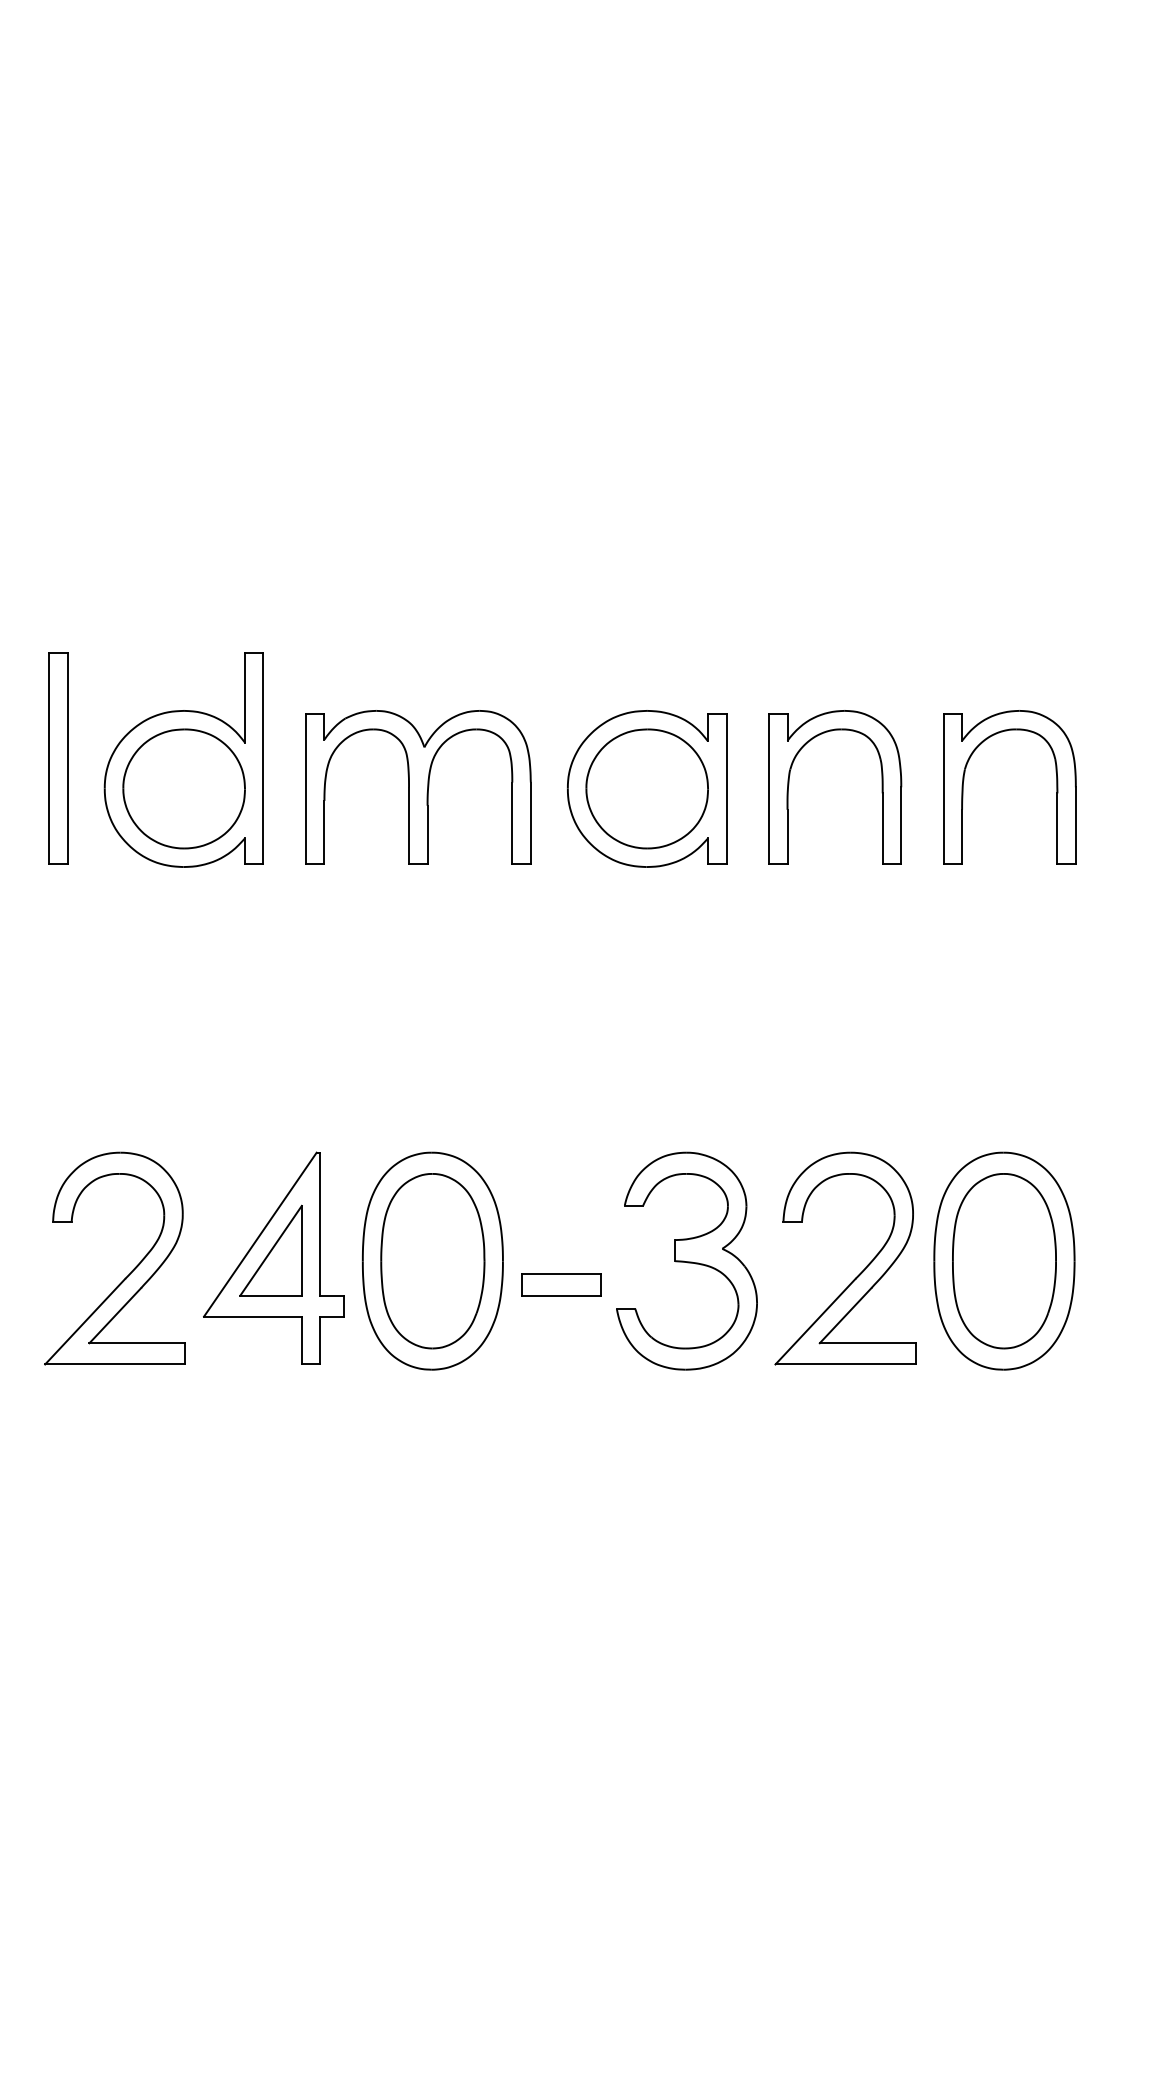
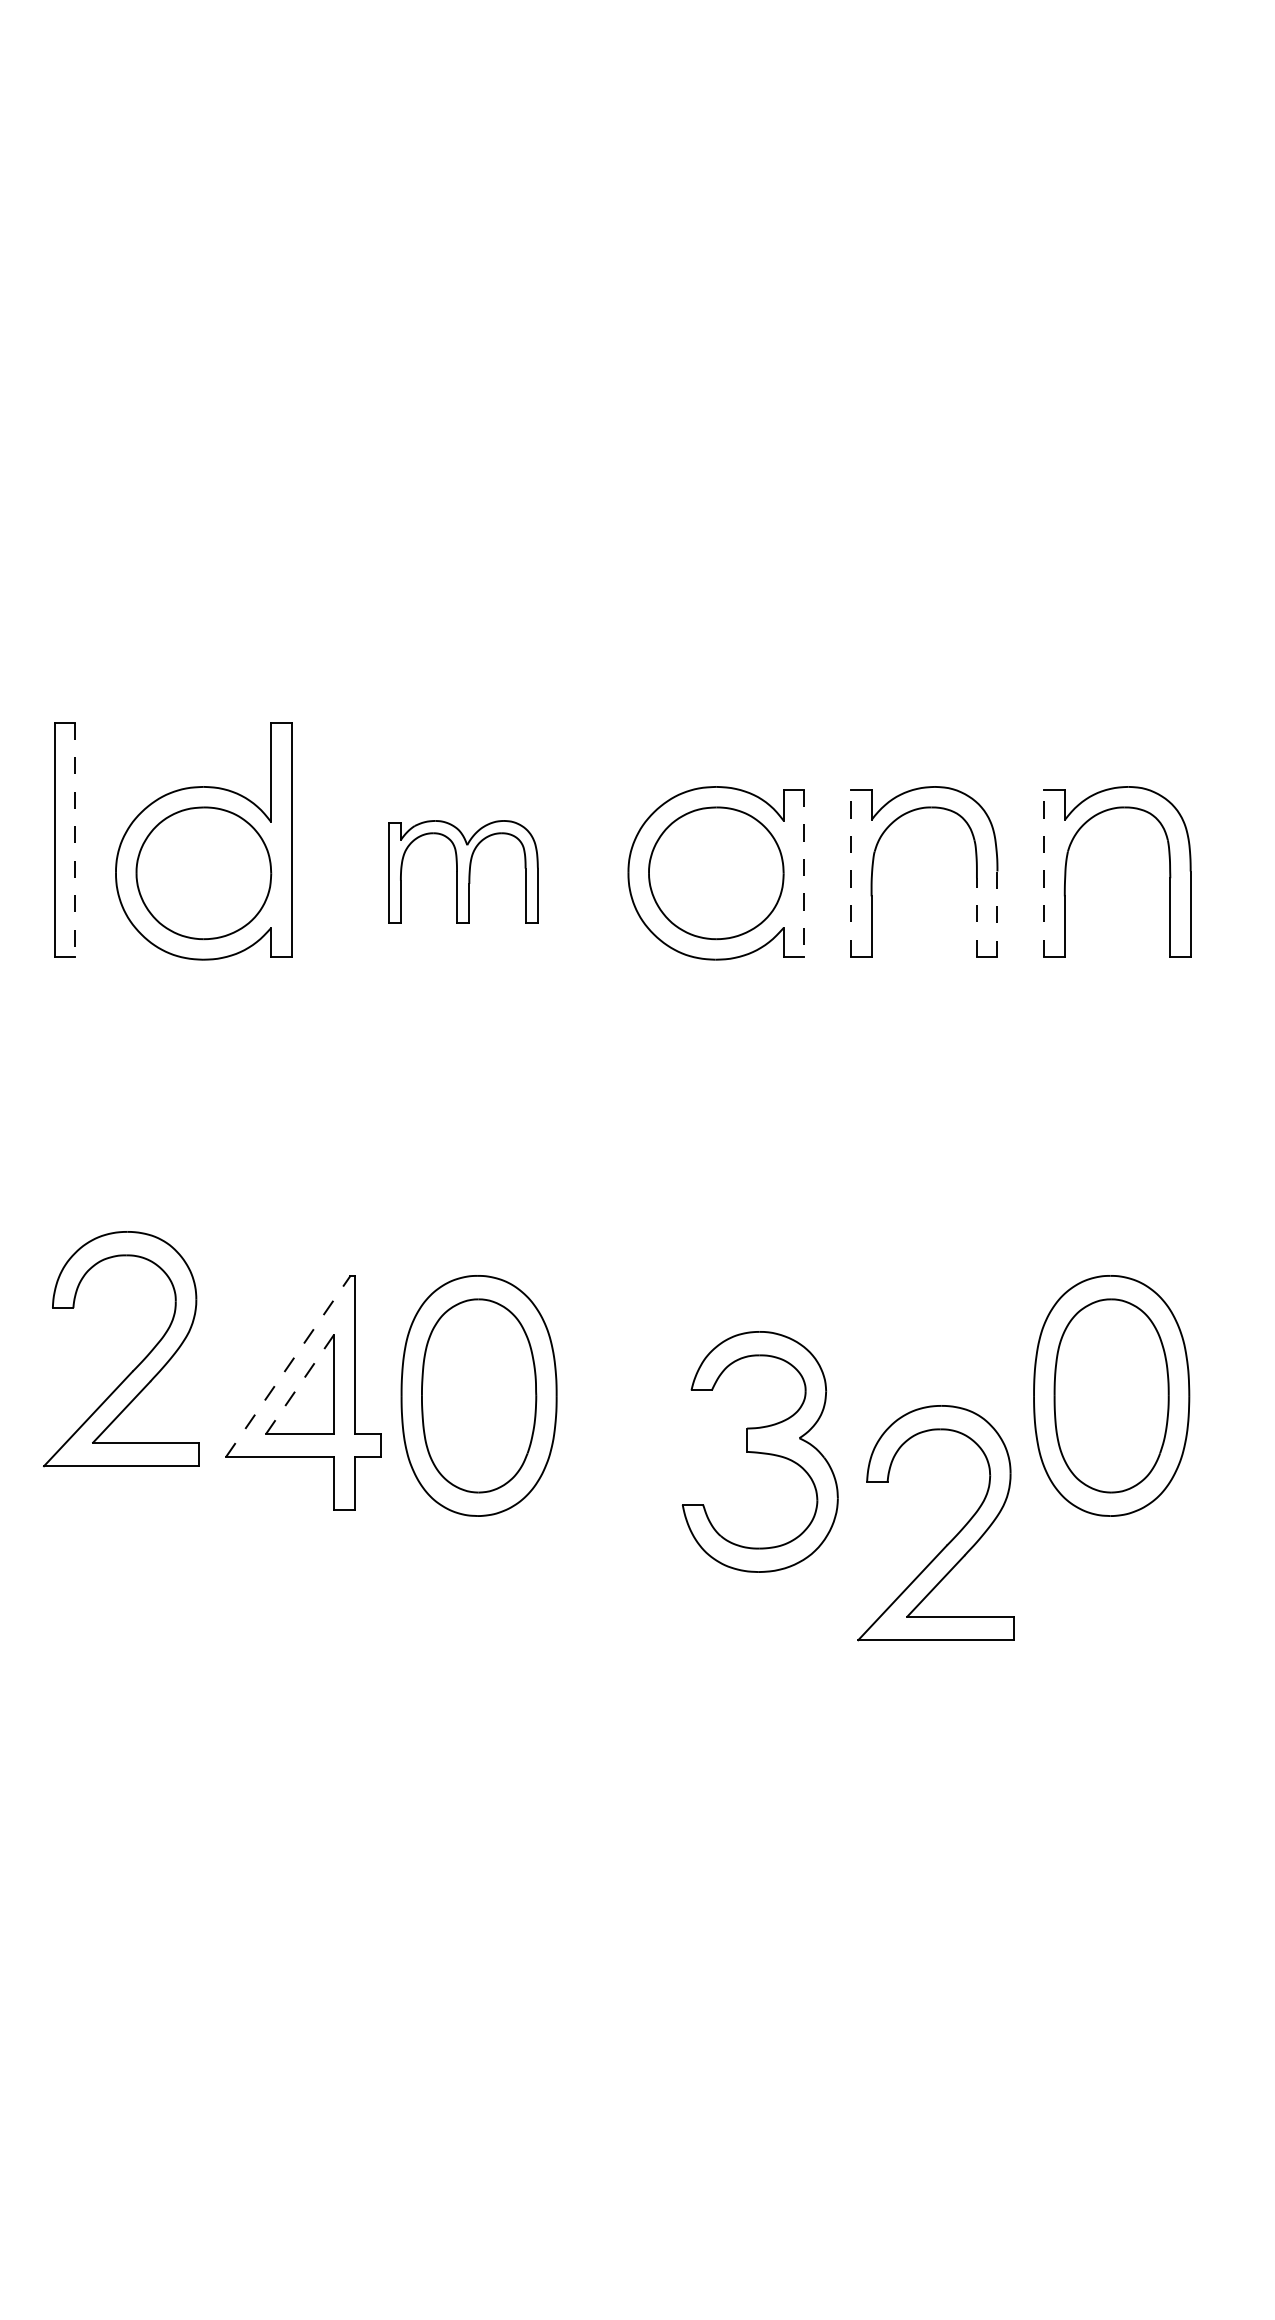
line: (67, 759) -> (74, 840), solid -> dashed
part: (418, 787) -> (463, 871), size x0.6
line: (769, 788) -> (851, 872), solid -> dashed
line: (943, 788) -> (1044, 872), solid -> dashed
line: (726, 789) -> (804, 873), solid -> dashed
line: (901, 826) -> (997, 914), solid -> dashed
line: (882, 828) -> (976, 917), solid -> dashed
line: (260, 1234) -> (288, 1366), solid -> dashed
line: (270, 1250) -> (299, 1384), solid -> dashed
part: (686, 1260) -> (759, 1451), moved
part: (129, 1273) -> (137, 1365), moved
part: (859, 1273) -> (951, 1539), moved
part: (560, 1285) -> (620, 1422), removed

